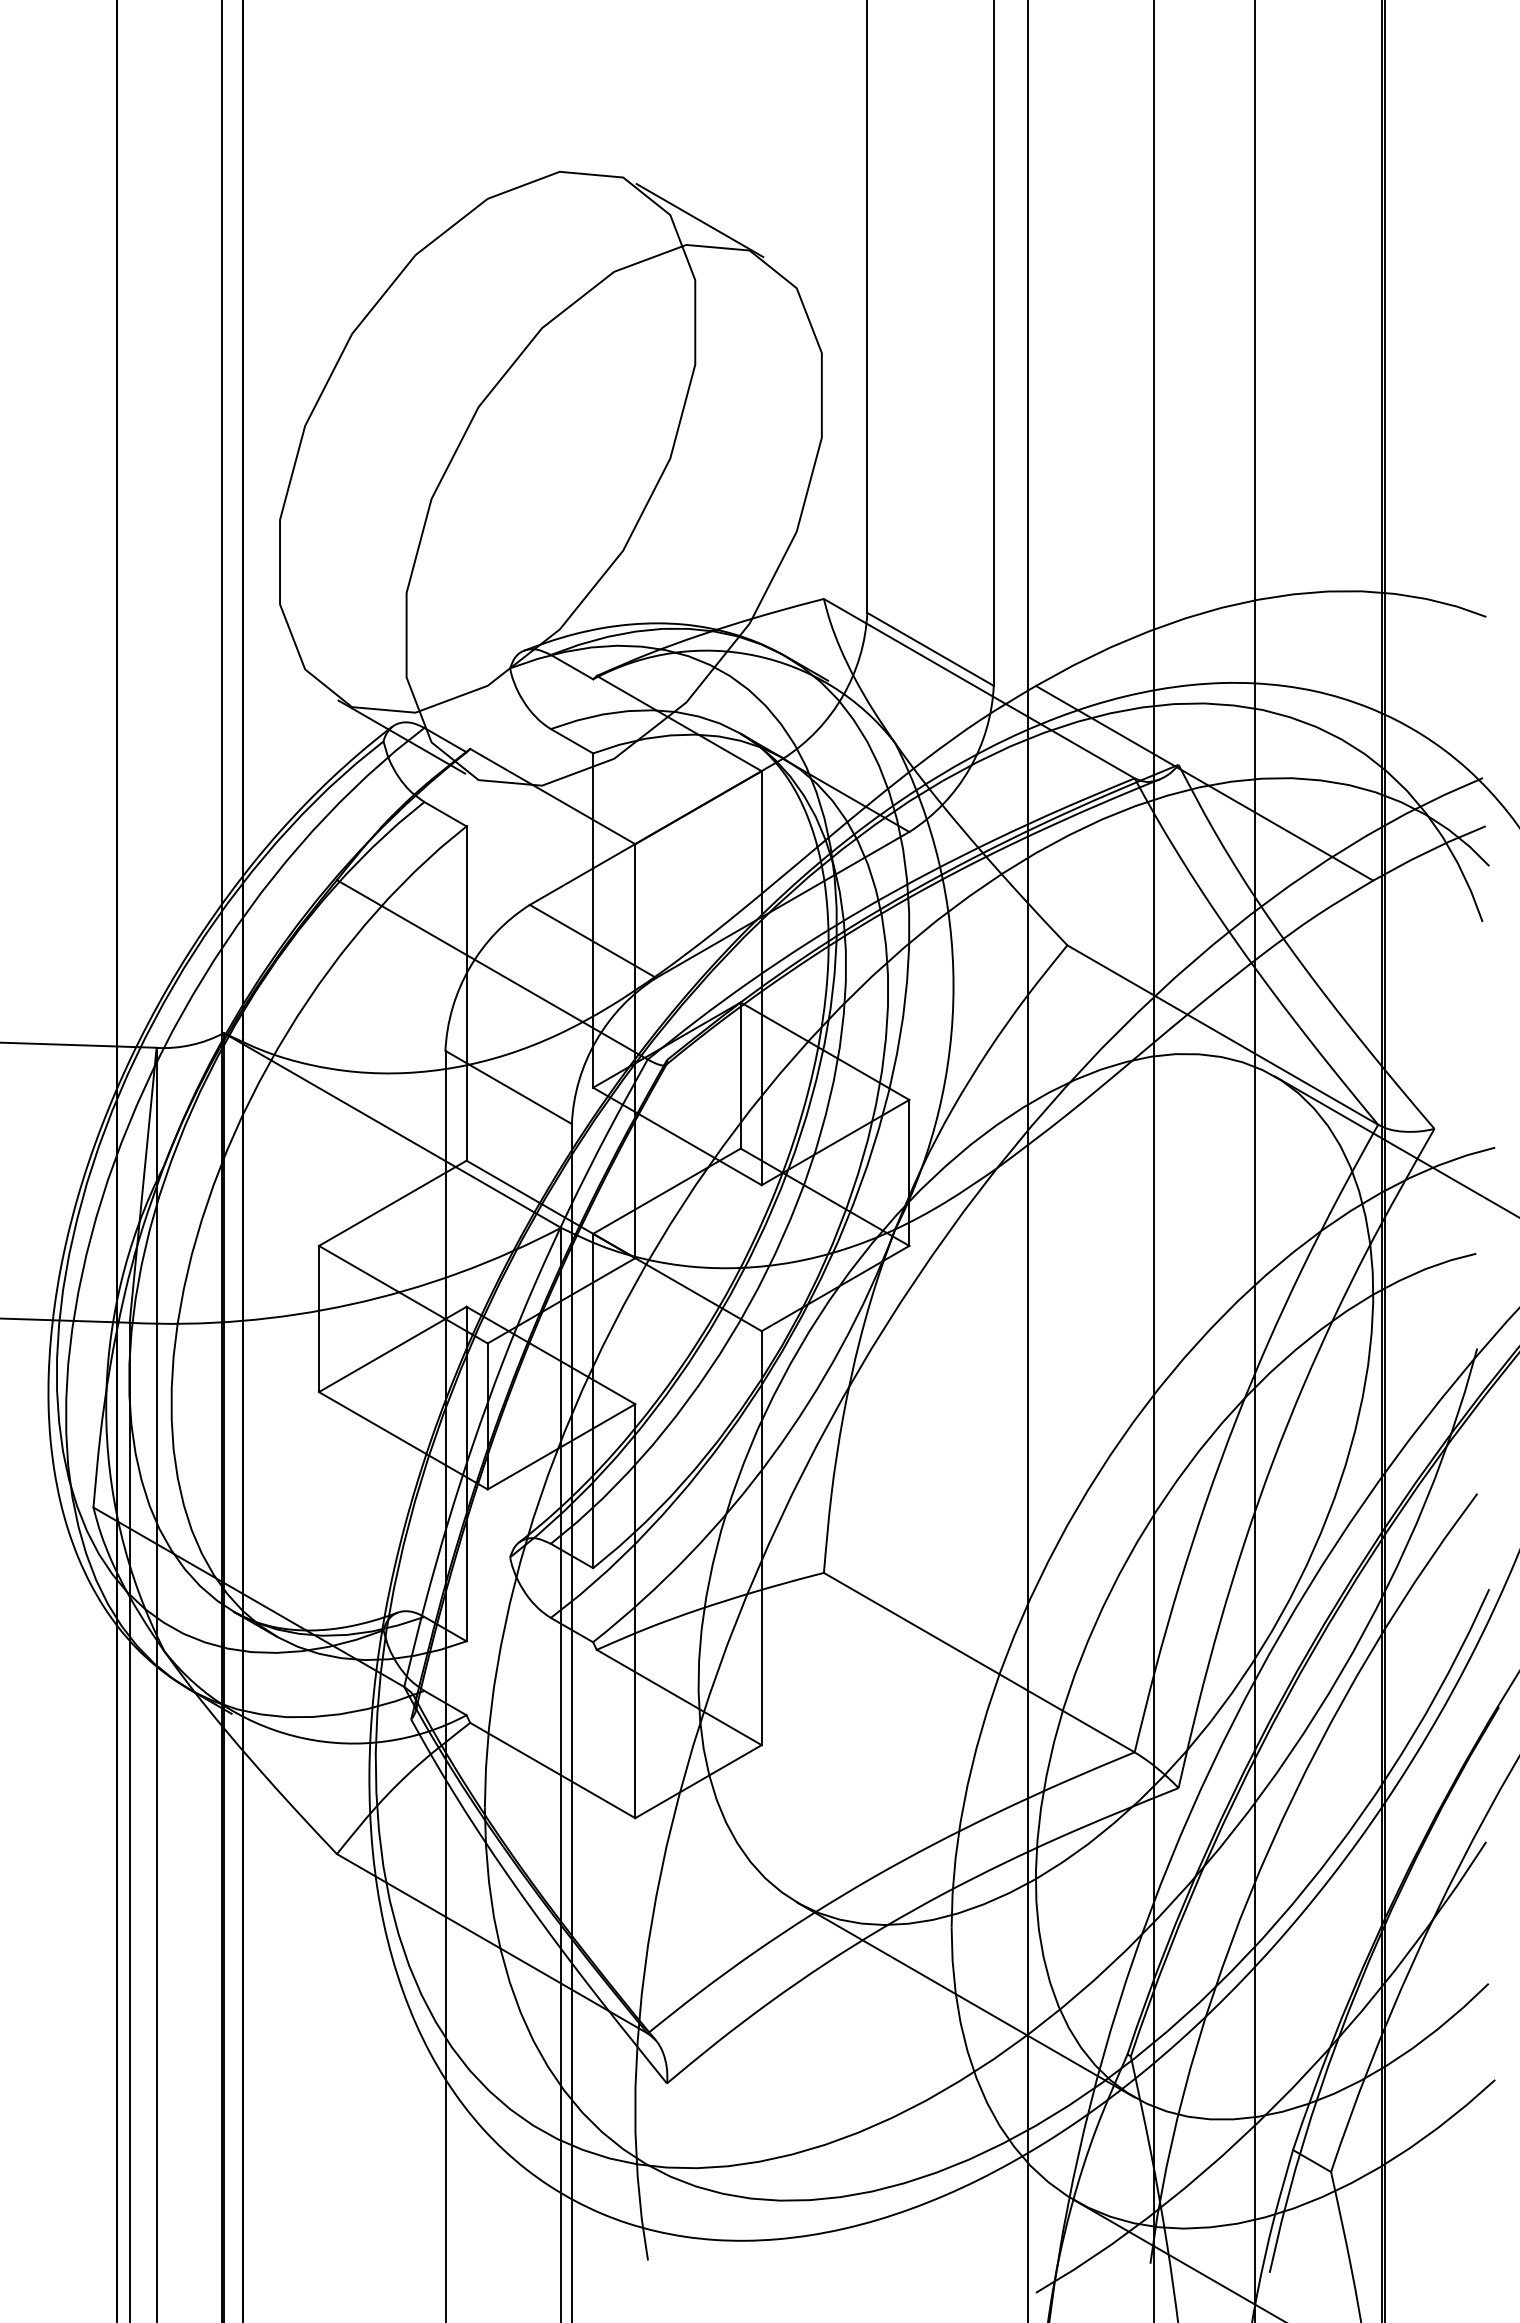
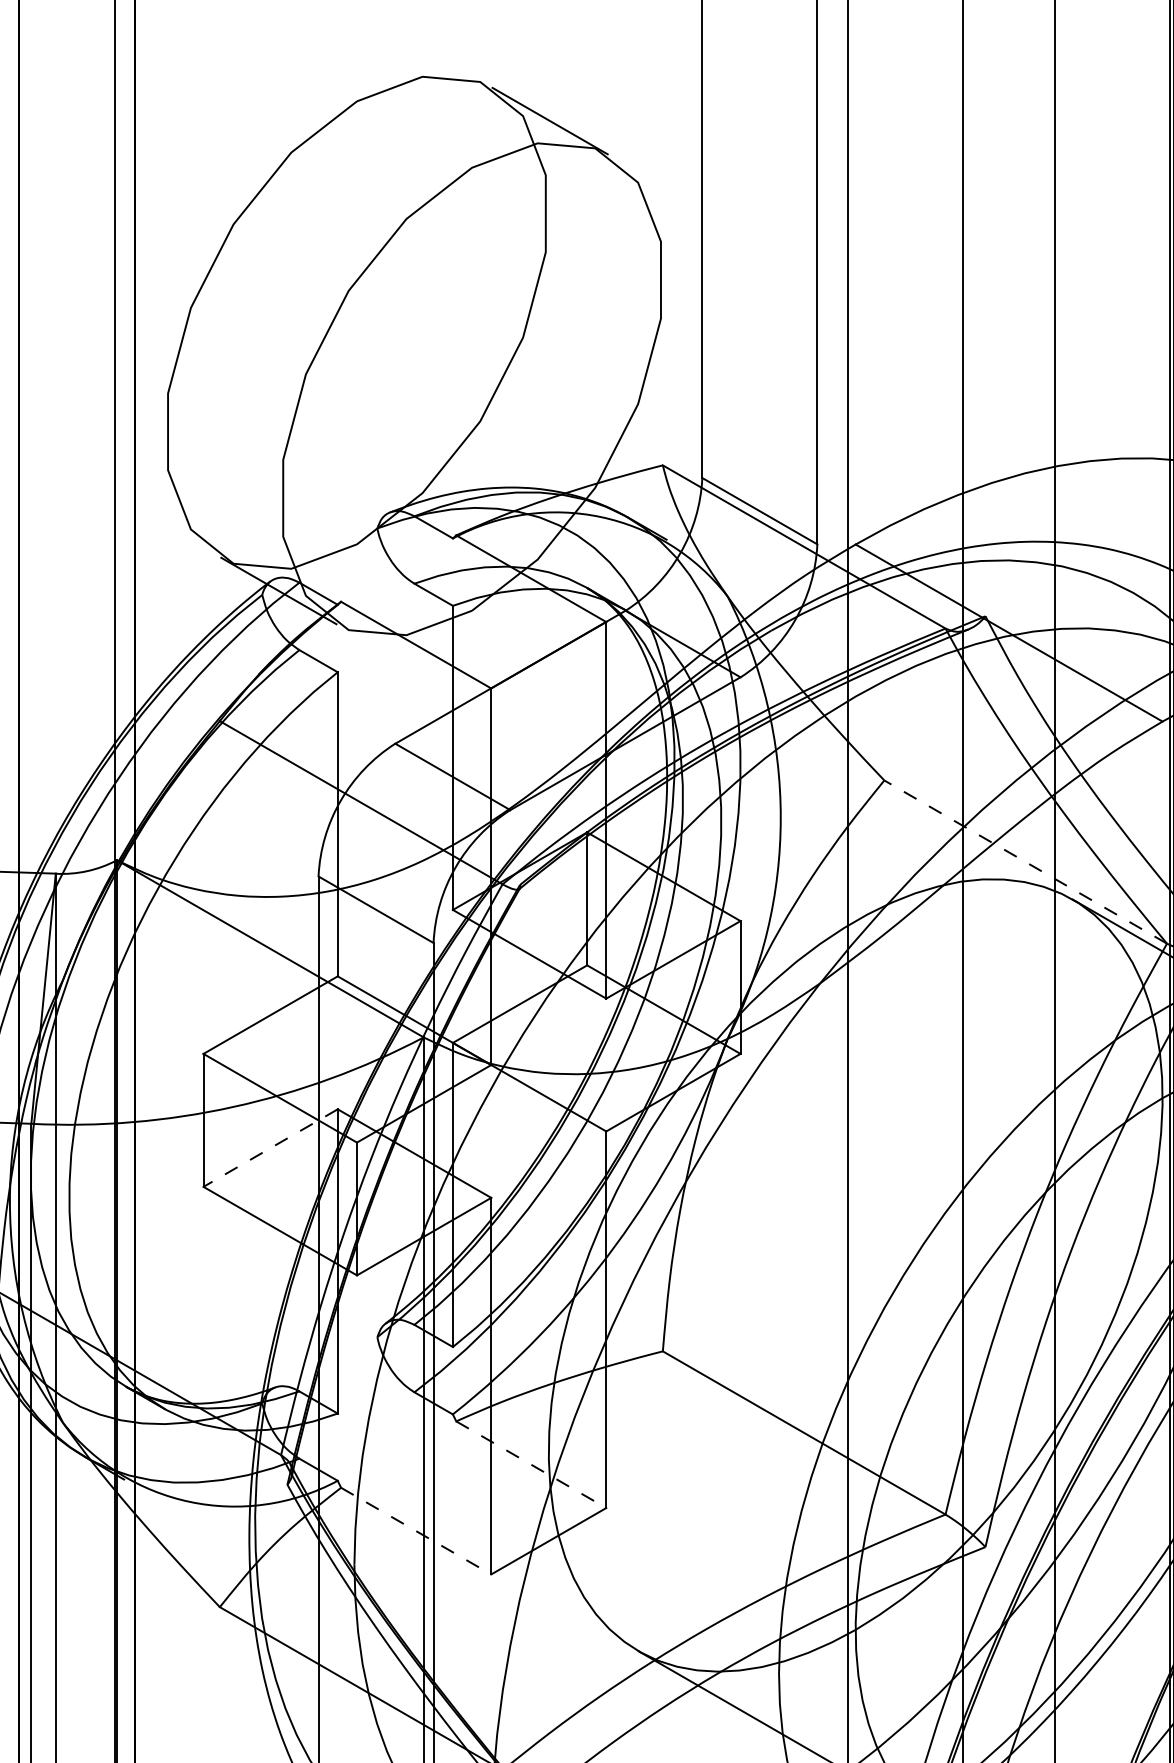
line: (1222, 1034) -> (1025, 861), solid -> dashed
line: (392, 1349) -> (270, 1148), solid -> dashed
line: (679, 1697) -> (531, 1464), solid -> dashed
line: (553, 1770) -> (416, 1531), solid -> dashed

